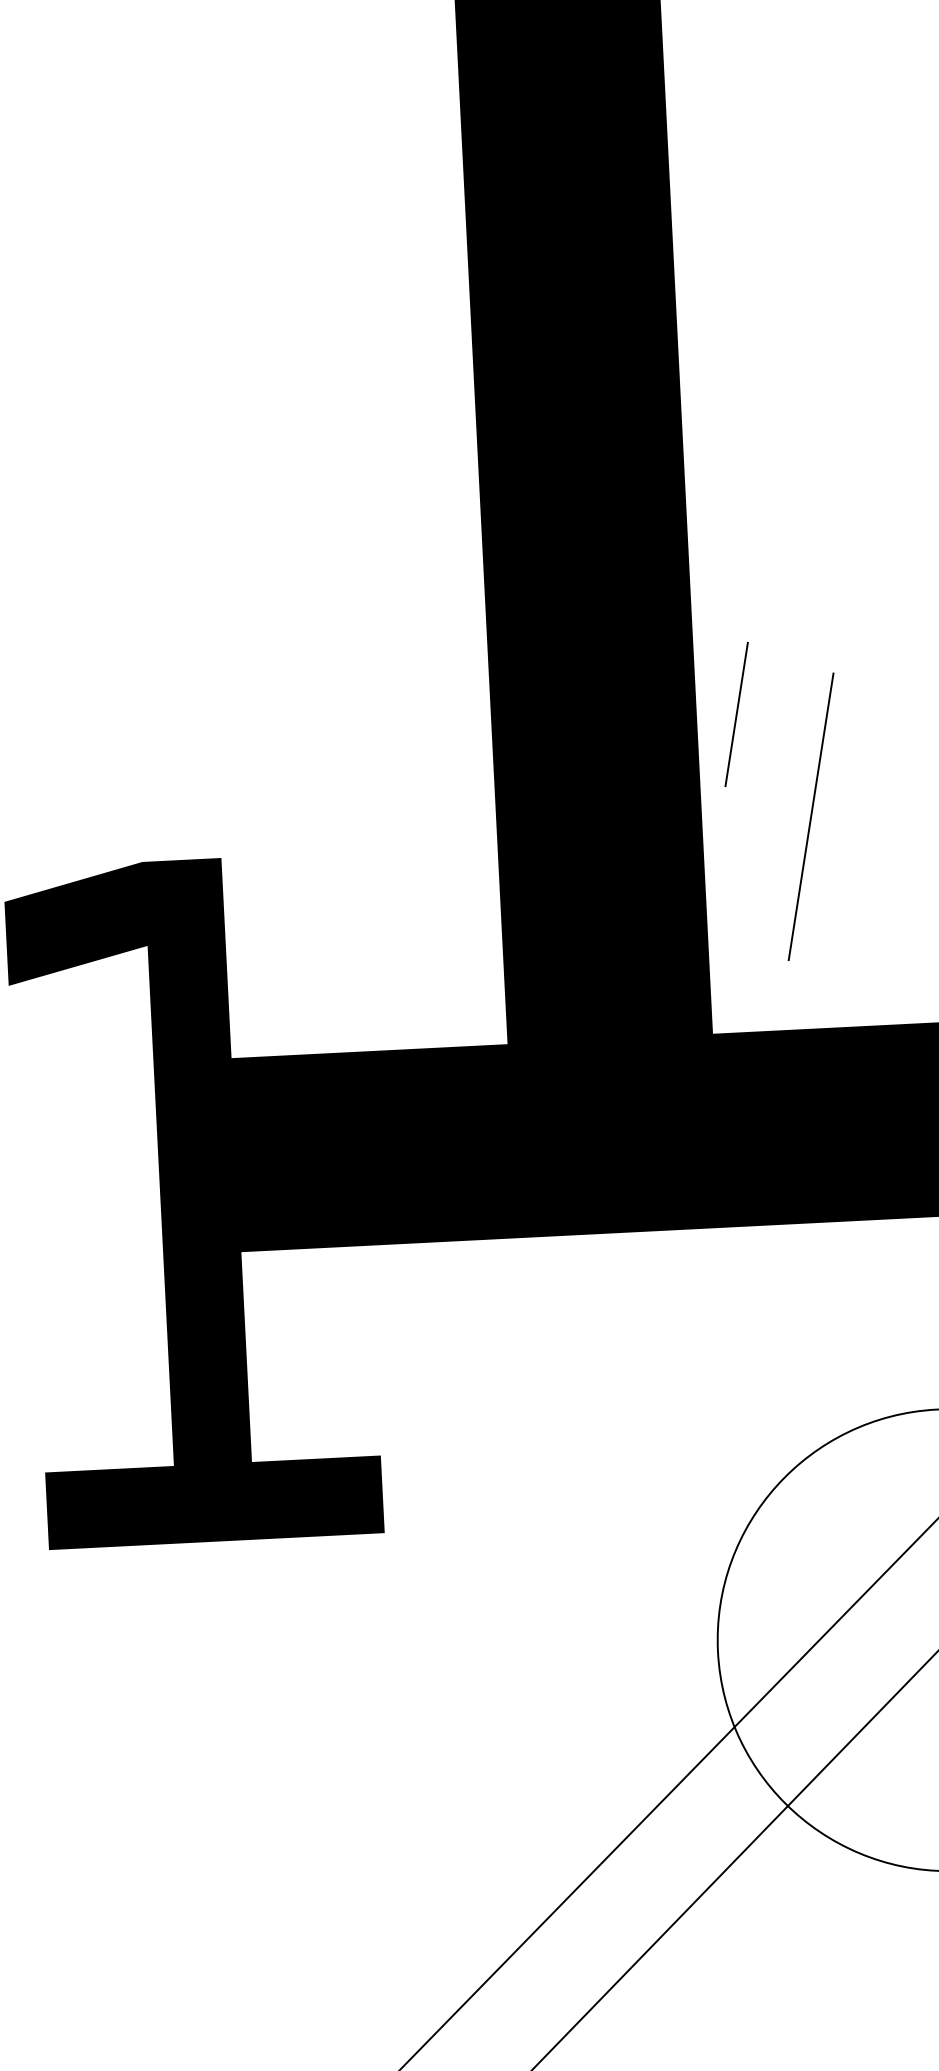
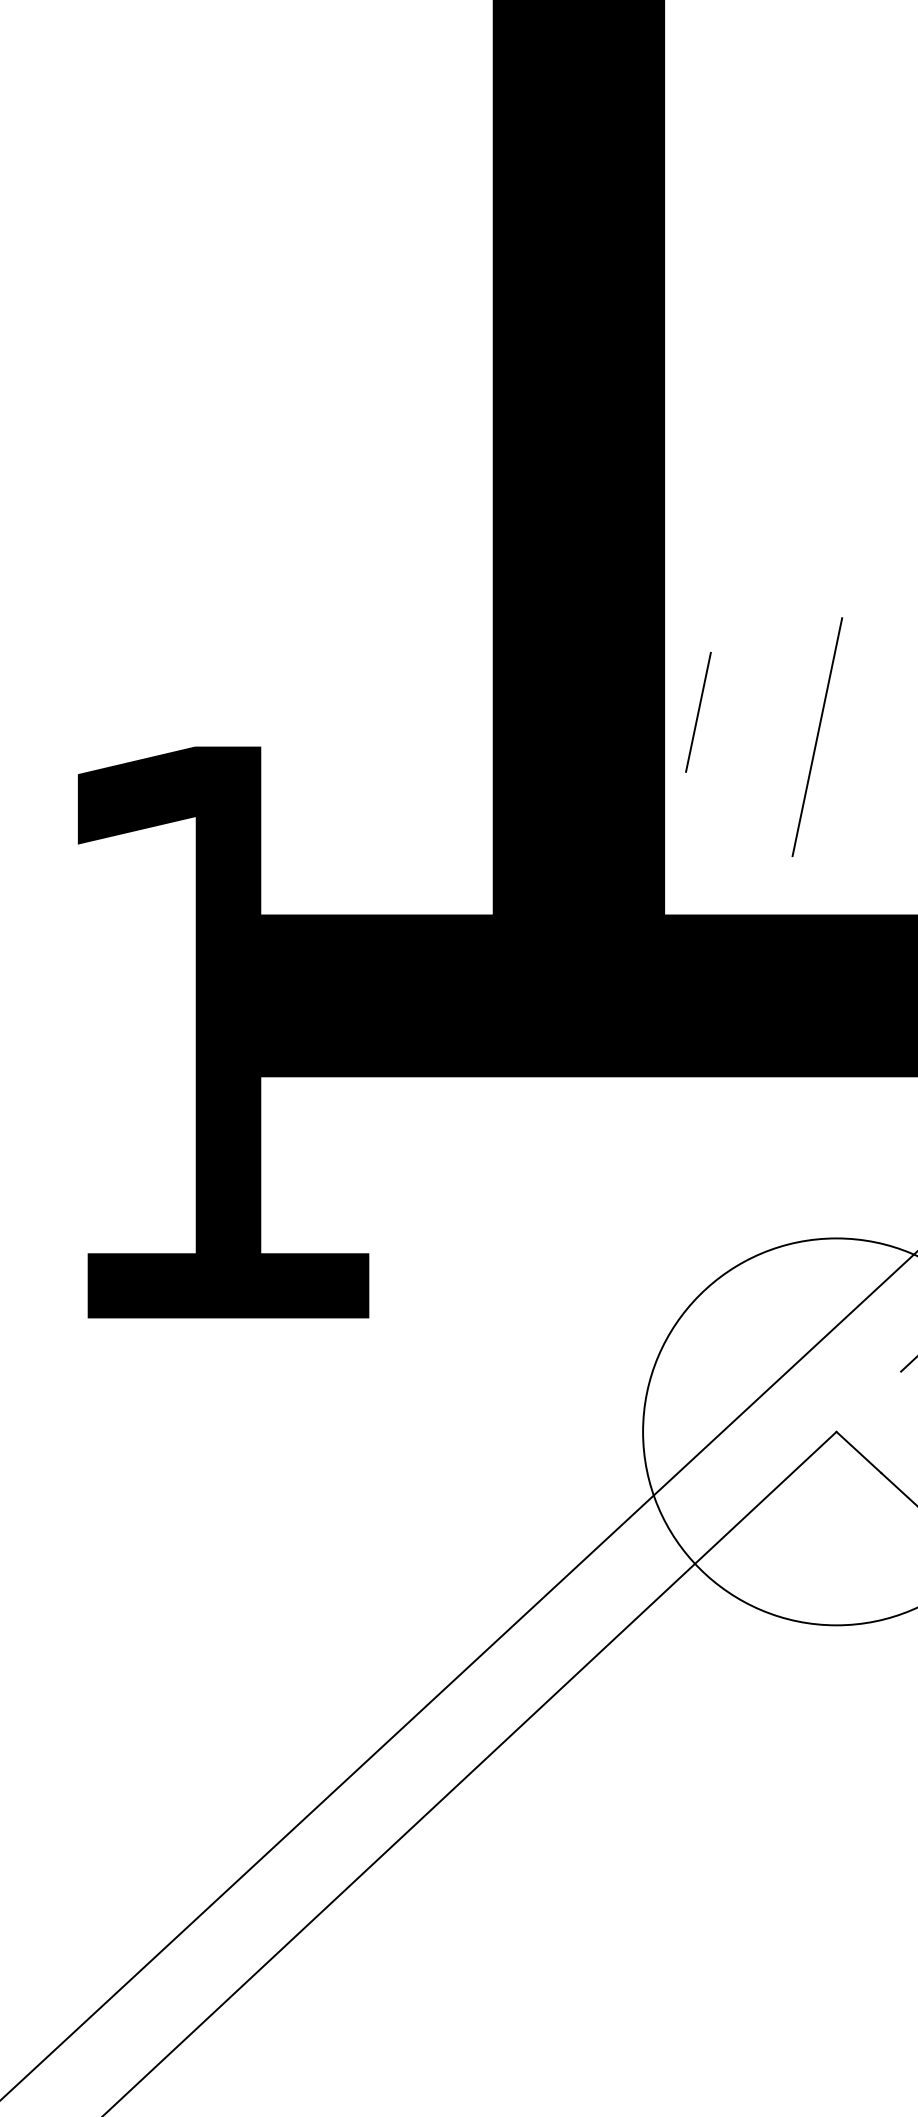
line: (736, 714) -> (698, 712), moved
line: (811, 816) -> (817, 736), moved

